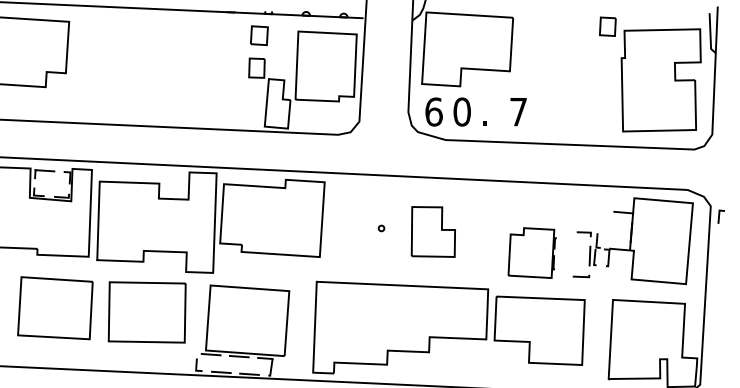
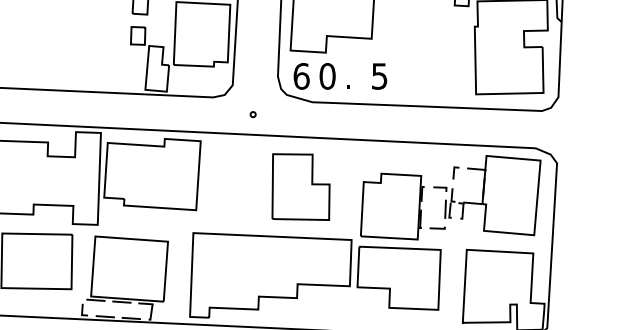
text: (518, 112) -> (379, 76), 7 -> 5
line: (719, 216) -> (454, 172), moved
circle: (381, 228) -> (253, 114), moved
part: (433, 231) -> (301, 186), size x1.43
part: (532, 252) -> (392, 206), size x1.43

